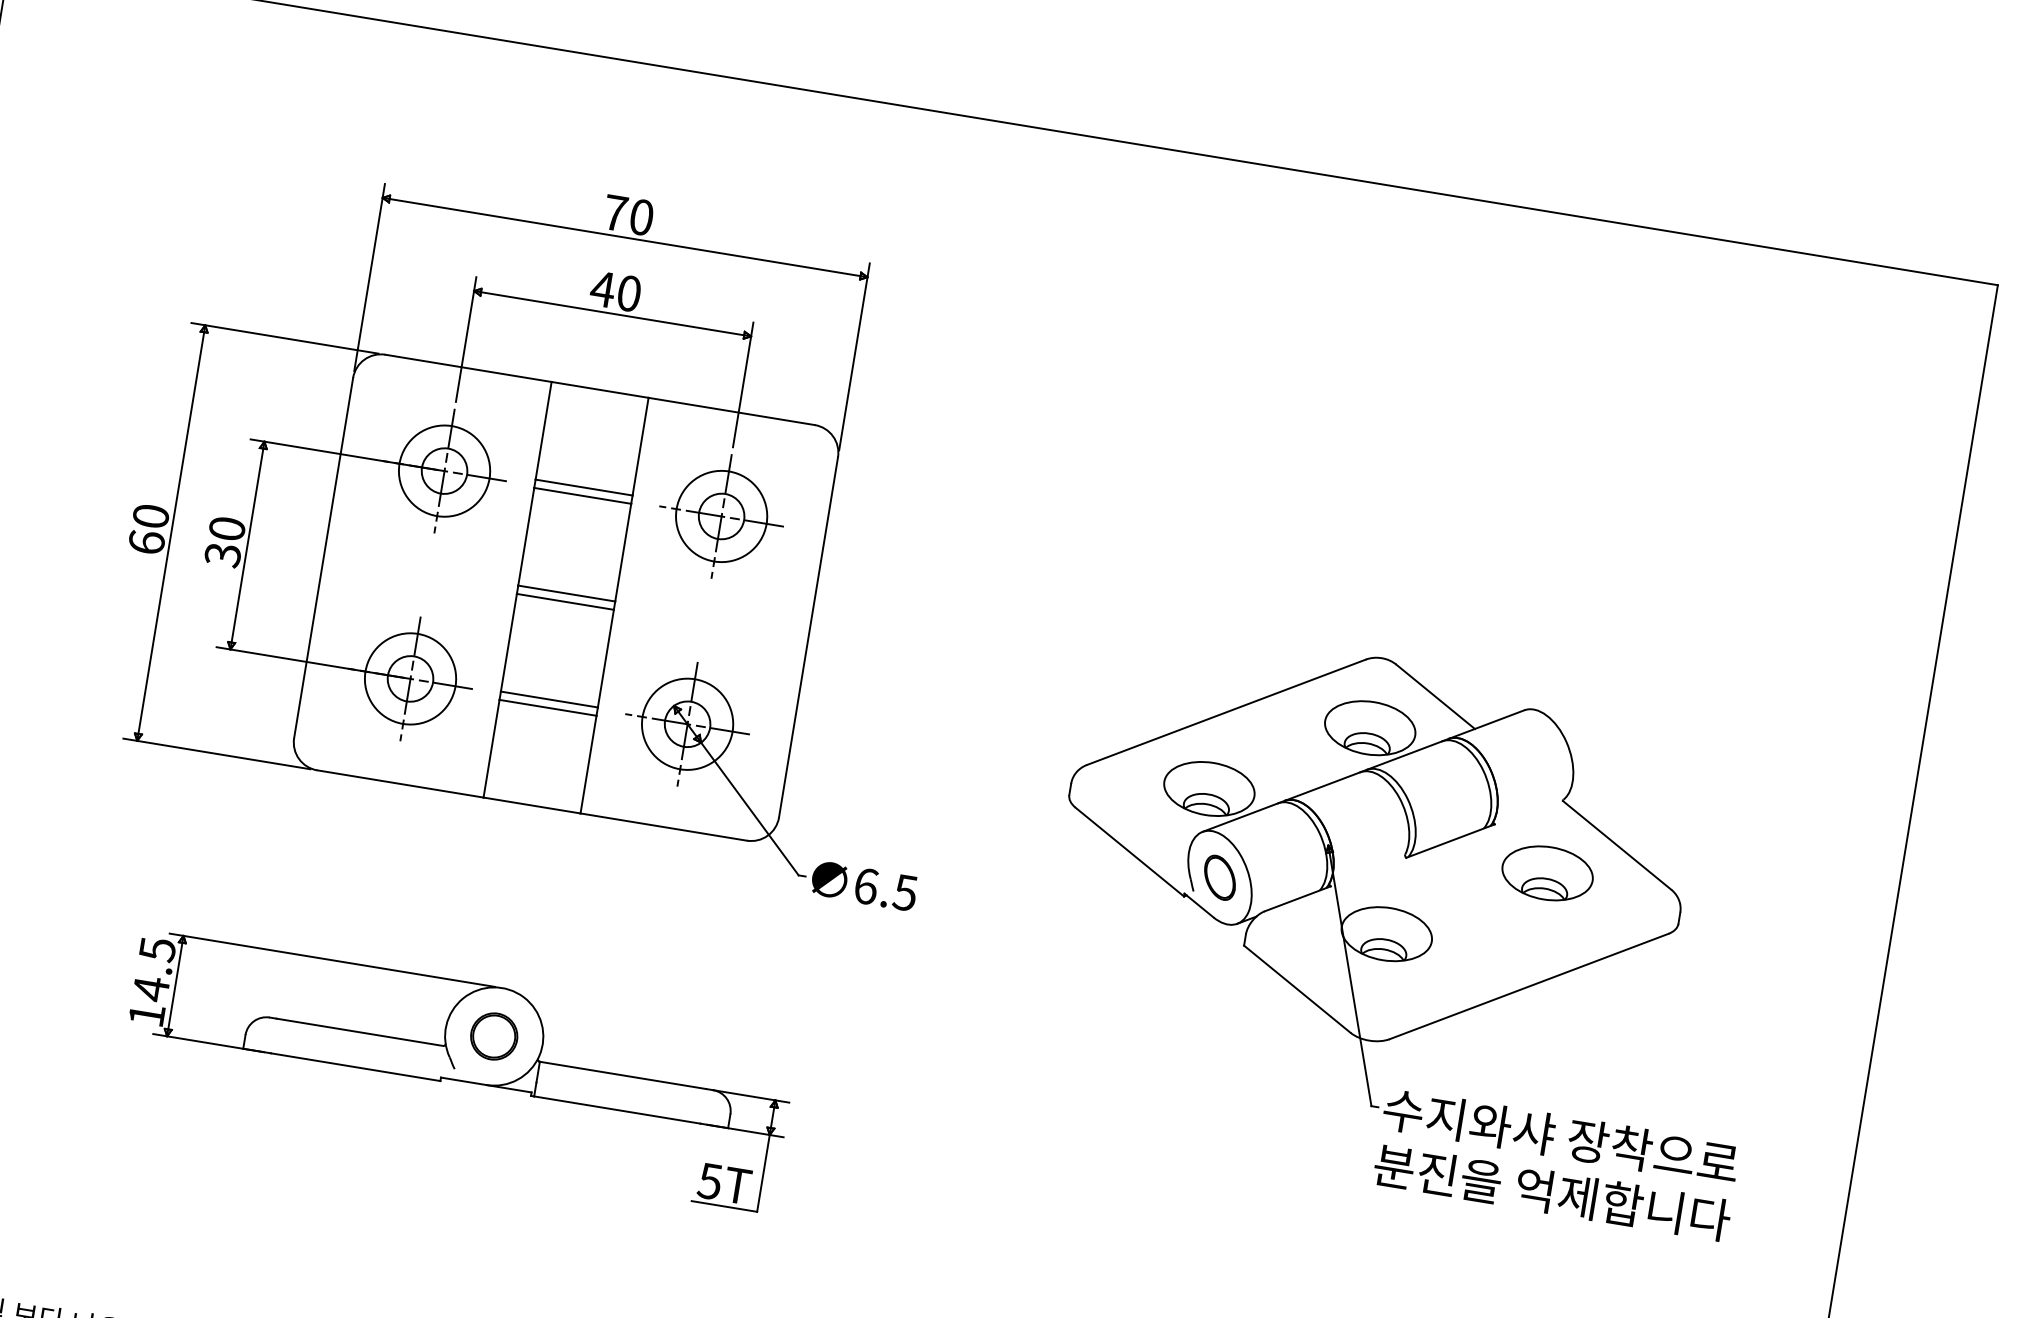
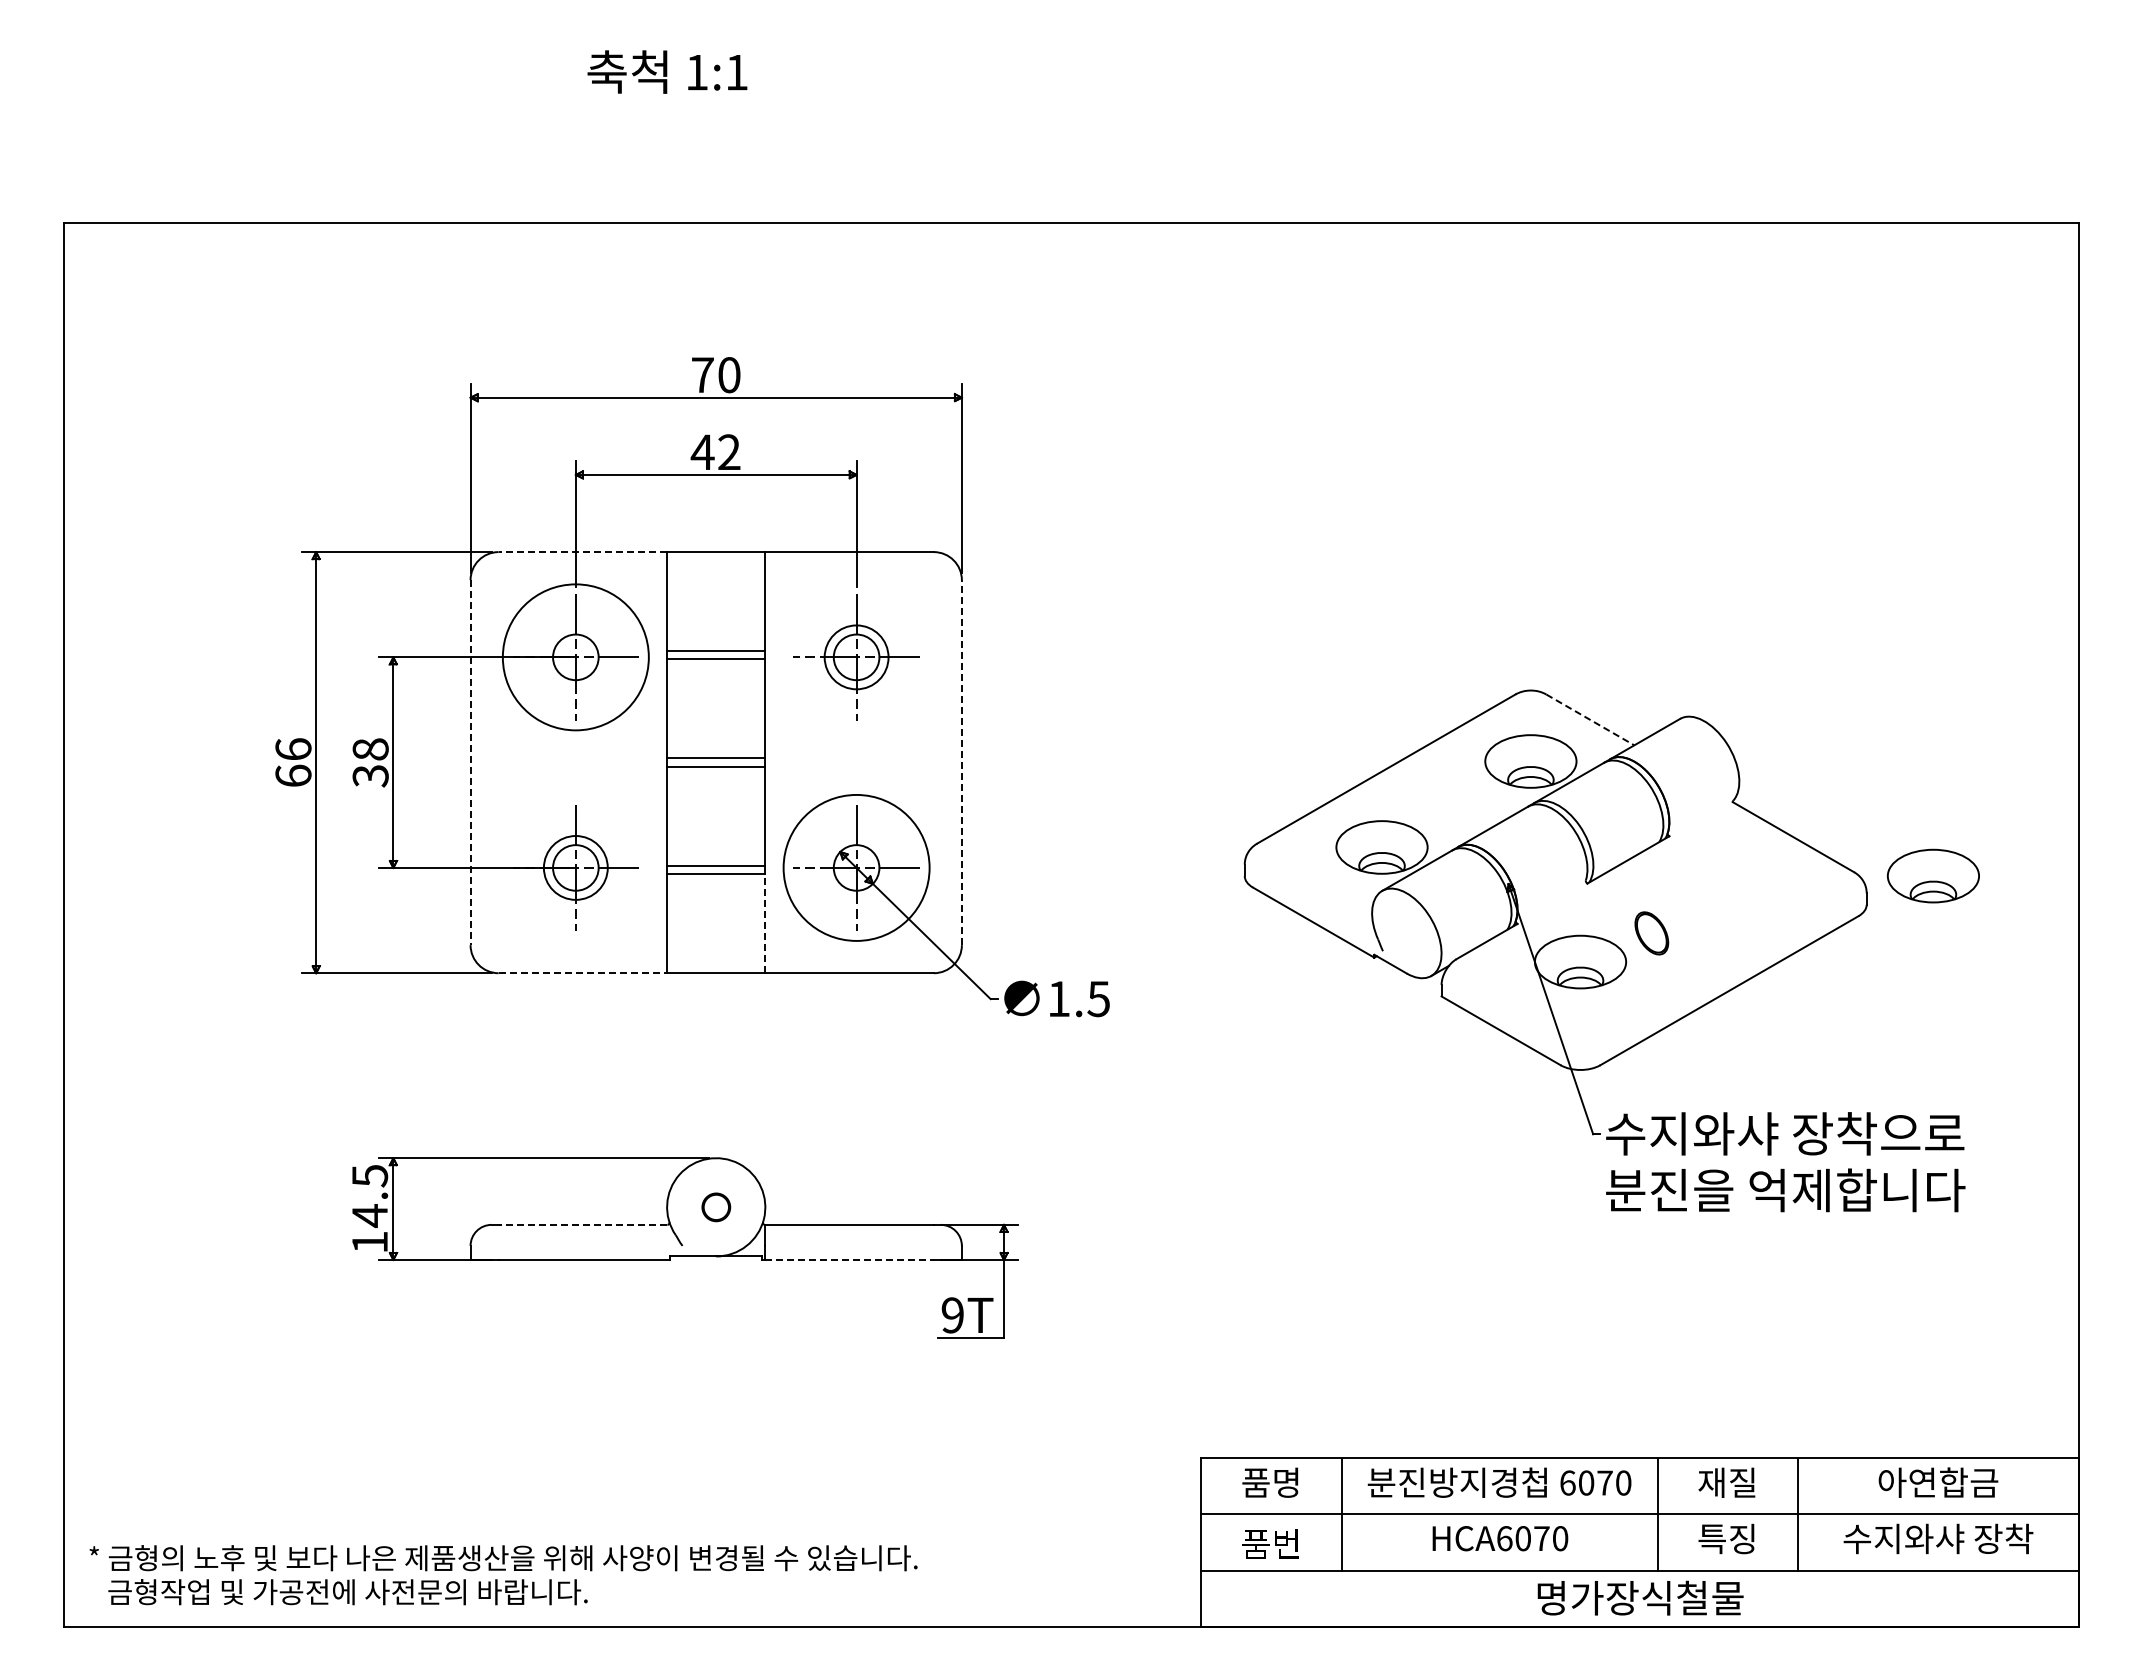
text: (629, 293) -> (729, 452), 40 -> 42
line: (468, 368) -> (582, 552), solid -> dashed
circle: (444, 471) -> (575, 657), size x1.6
text: (151, 516) -> (293, 749), 60 -> 66
circle: (721, 516) -> (856, 657), size x0.7
text: (227, 528) -> (370, 749), 30 -> 38
line: (323, 558) -> (470, 763), solid -> dashed
line: (808, 637) -> (961, 762), solid -> dashed
circle: (410, 678) -> (575, 867), size x0.7
line: (1435, 696) -> (1590, 719), solid -> dashed
circle: (687, 723) -> (856, 867), size x1.6
line: (588, 764) -> (765, 923), solid -> dashed
line: (401, 784) -> (583, 973), solid -> dashed
part: (1547, 872) -> (1933, 875), moved
part: (1219, 877) -> (1651, 933), moved
text: (866, 886) -> (1059, 999), 6.5 -> 1.5
line: (359, 1031) -> (582, 1224), solid -> dashed
part: (494, 1036) -> (716, 1207), size x0.6
line: (618, 1109) -> (850, 1259), solid -> dashed
text: (709, 1181) -> (952, 1315), 5T -> 9T

